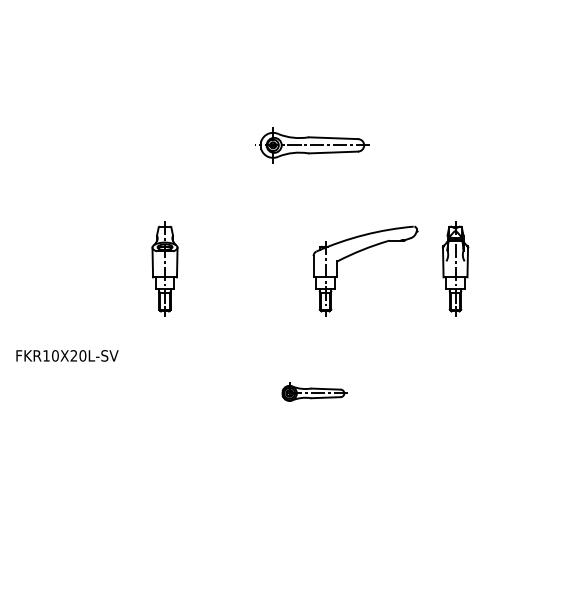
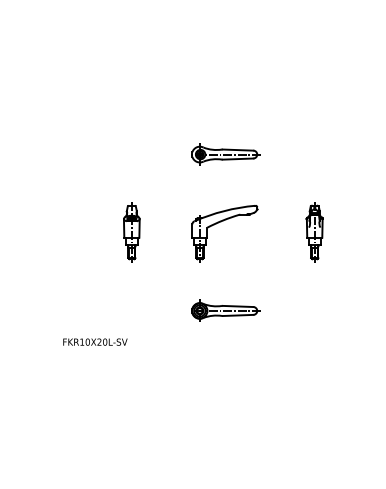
part: (359, 253) -> (221, 222), moved
text: (67, 354) -> (95, 341), moved
part: (313, 392) -> (225, 310), size x1.67

